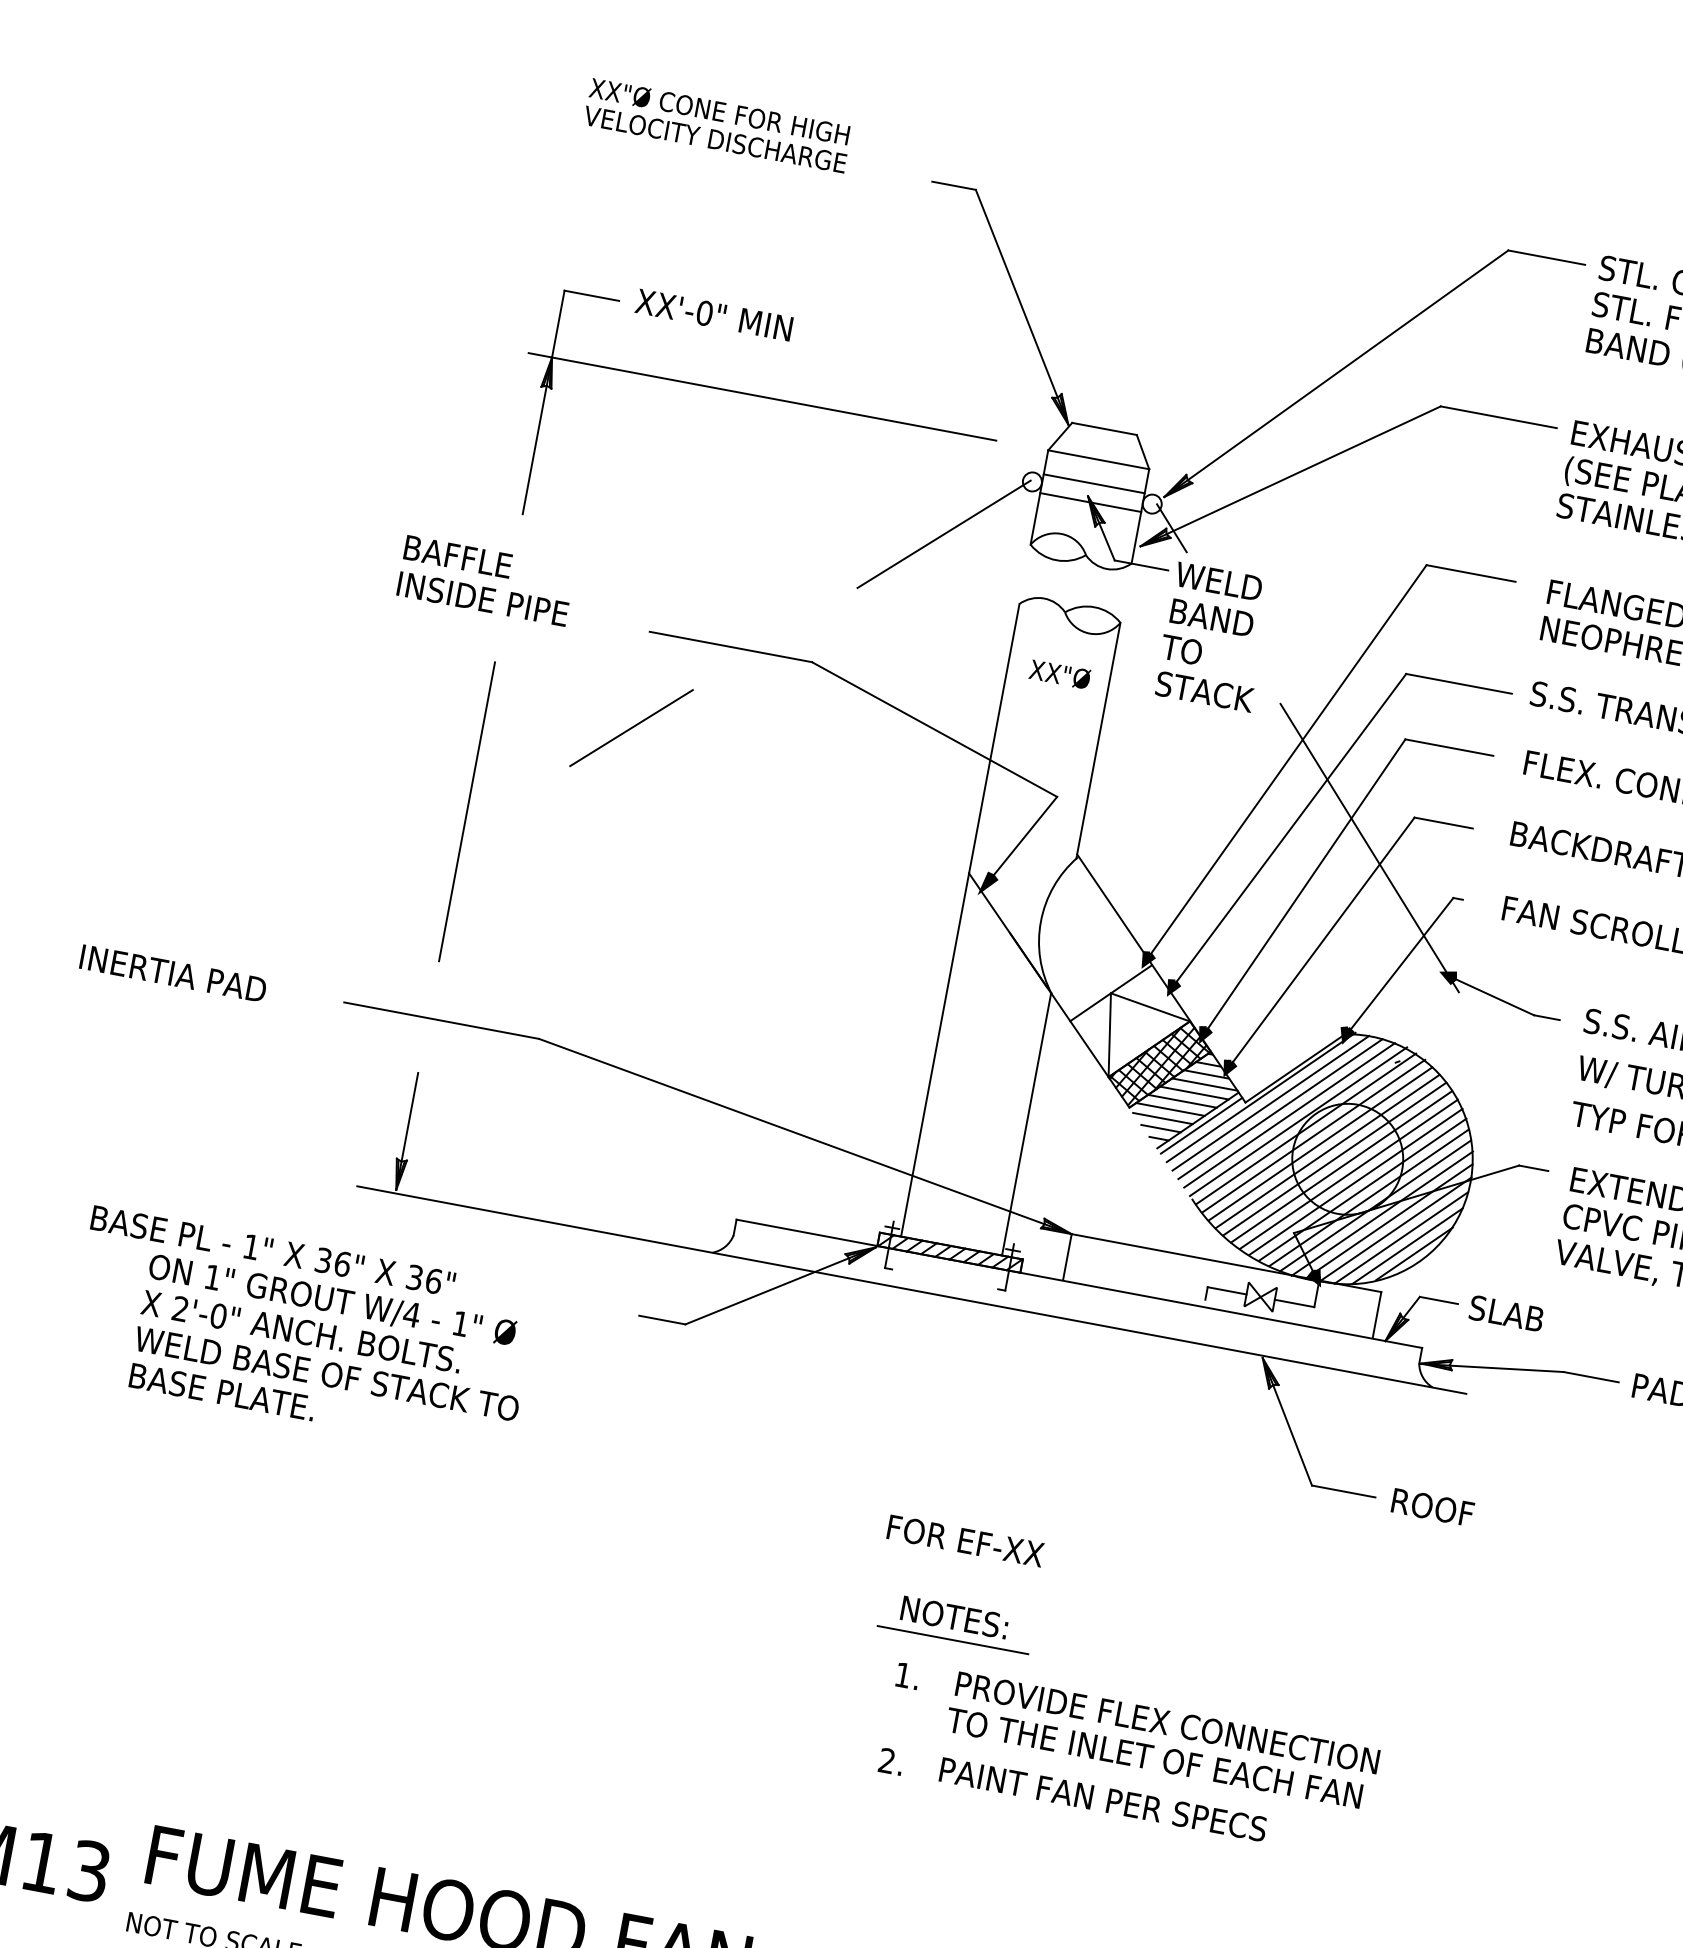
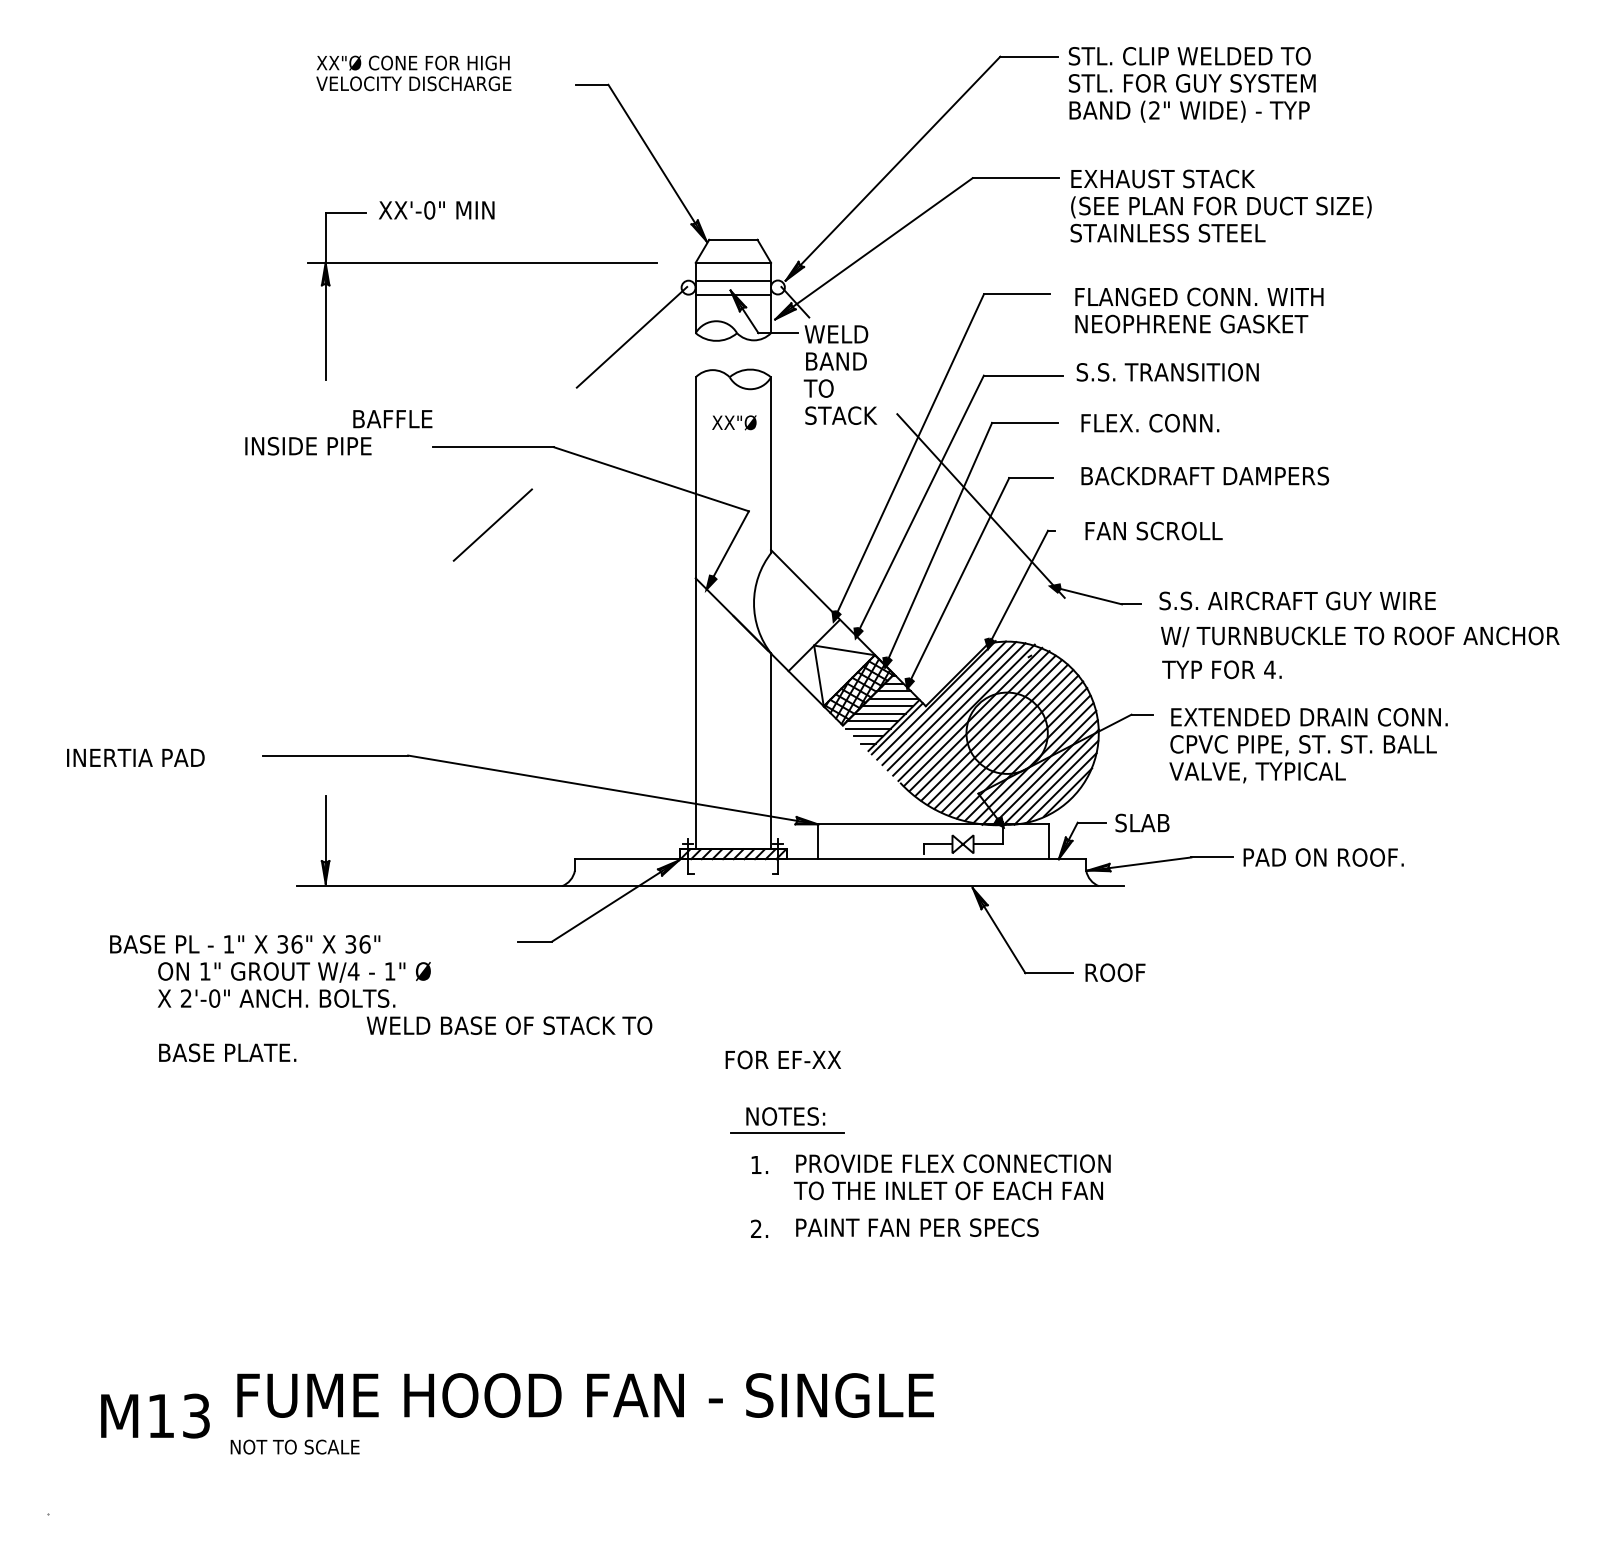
text: (457, 557) -> (392, 419), moved
line: (631, 727) -> (492, 524), moved
line: (466, 811) -> (325, 601), removed
text: (326, 1373) -> (509, 1025), moved

